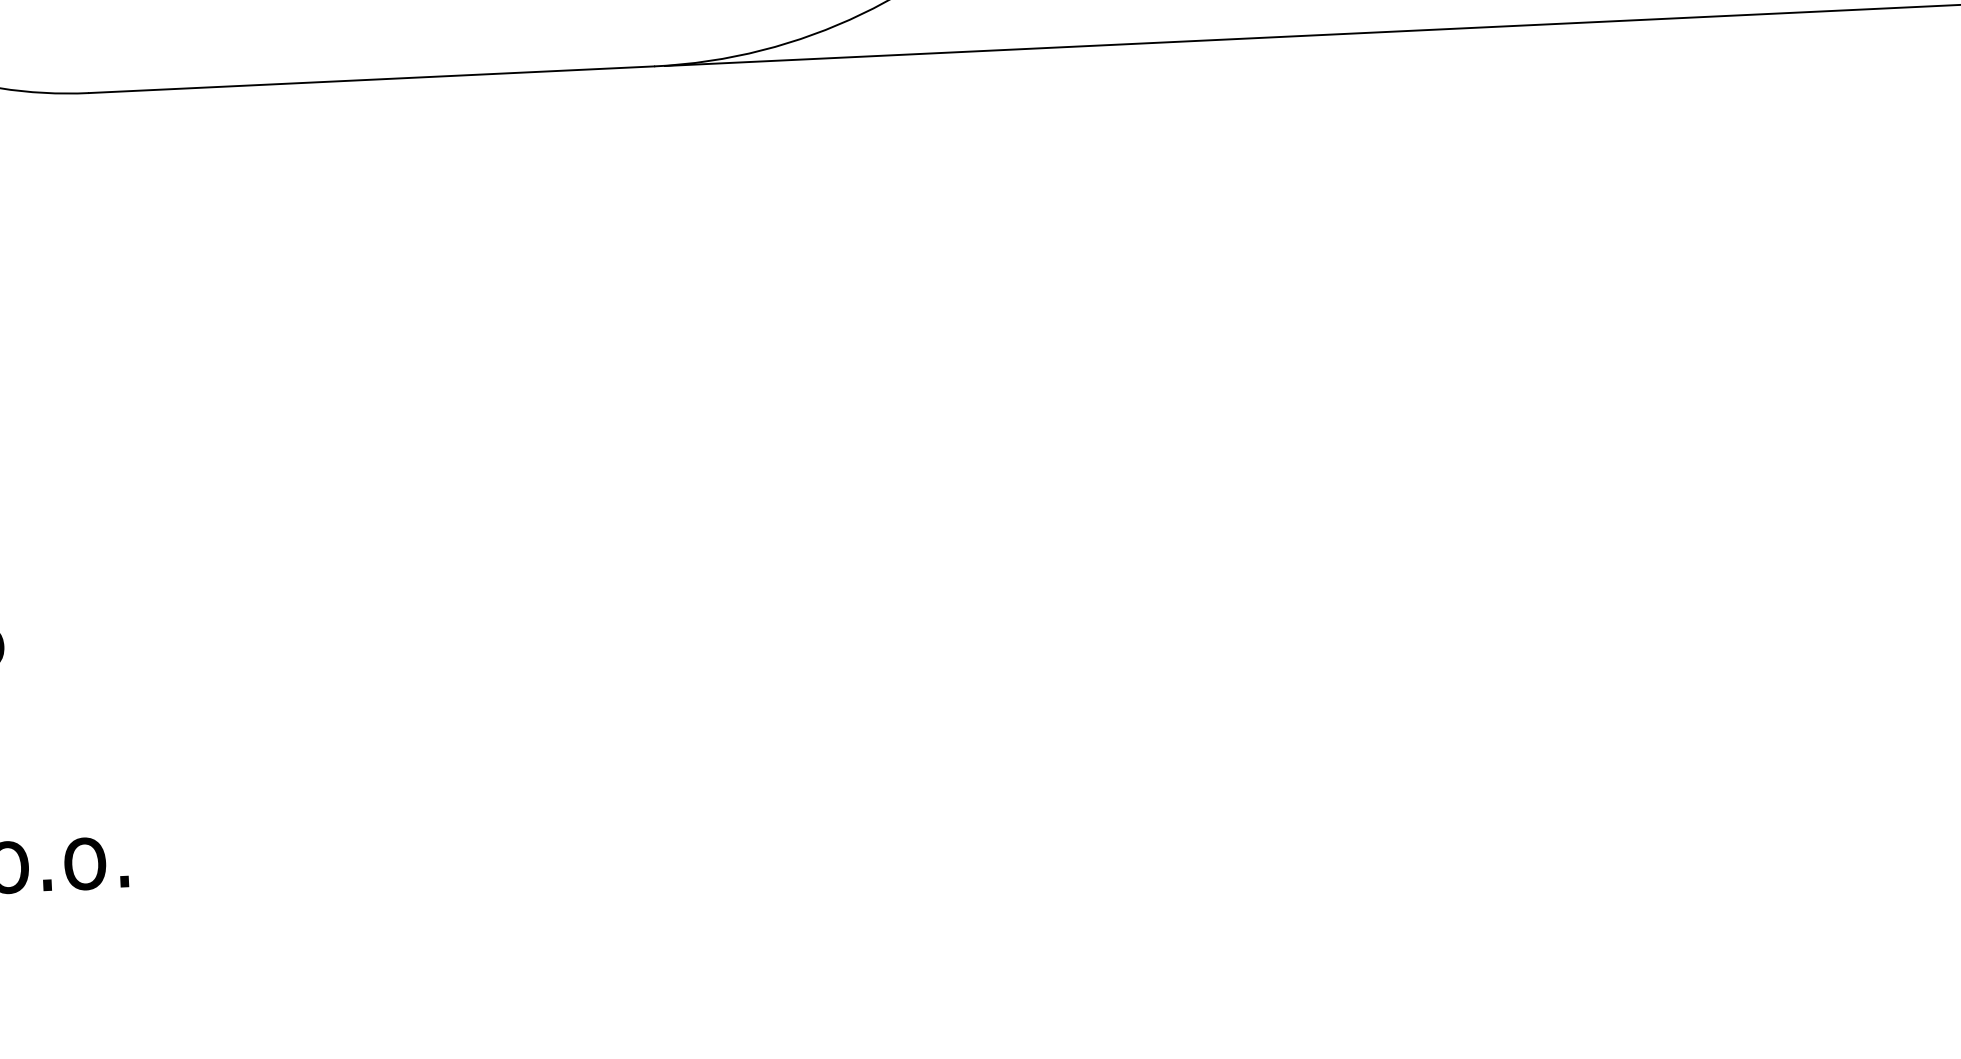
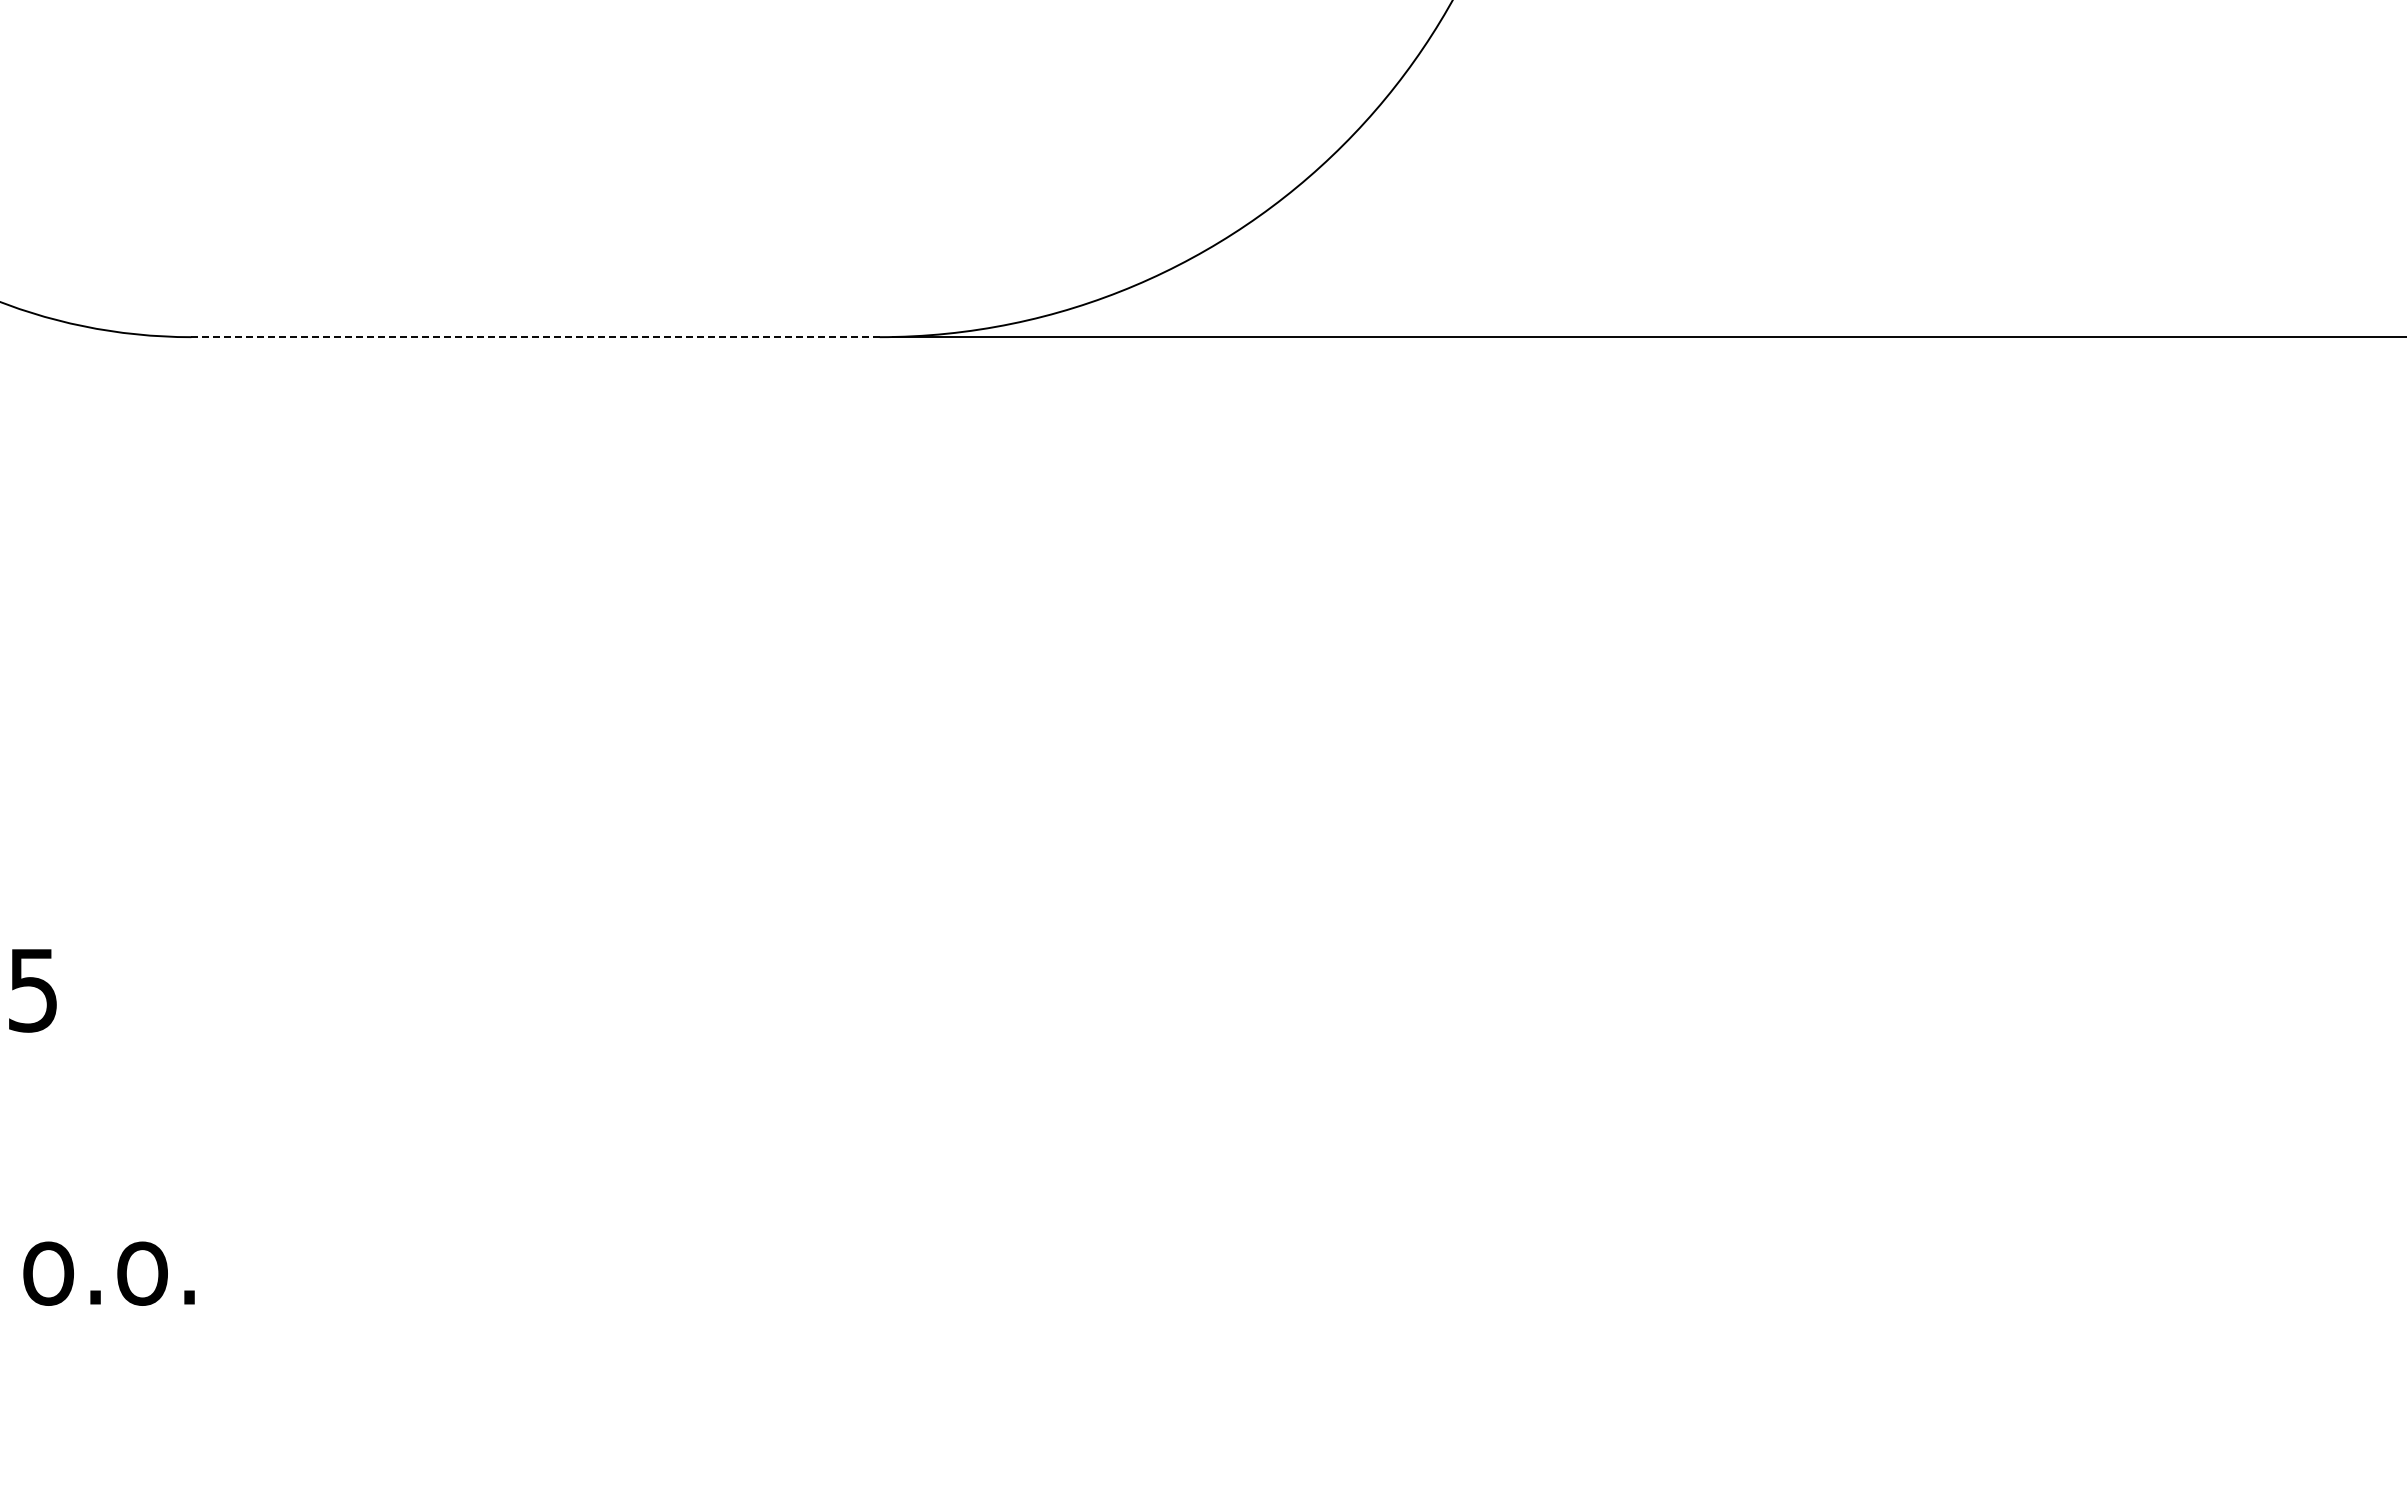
line: (371, 80) -> (535, 337), solid -> dashed

